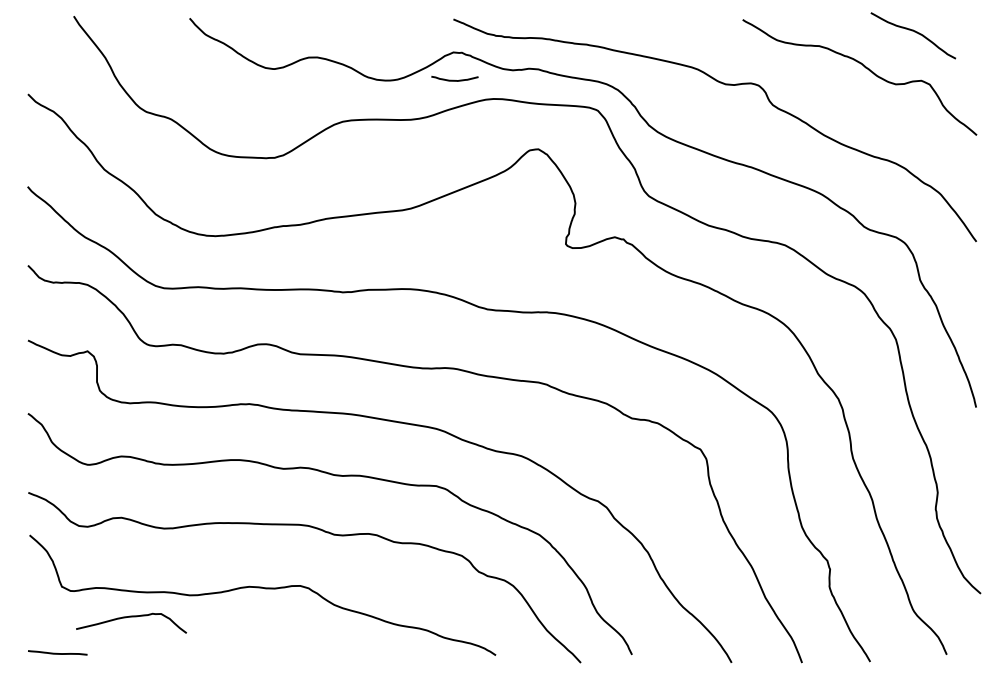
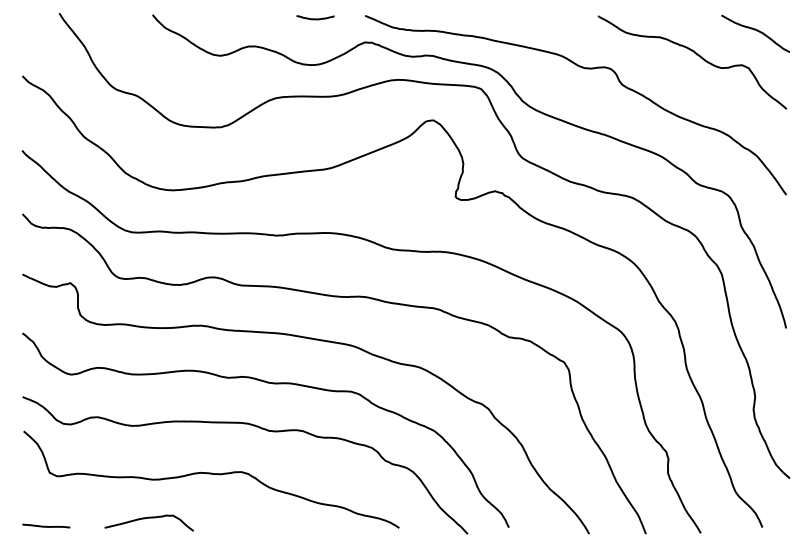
curve: (914, 32) -> (756, 31), moved
curve: (454, 79) -> (315, 18), moved
curve: (131, 617) -> (149, 518), moved

